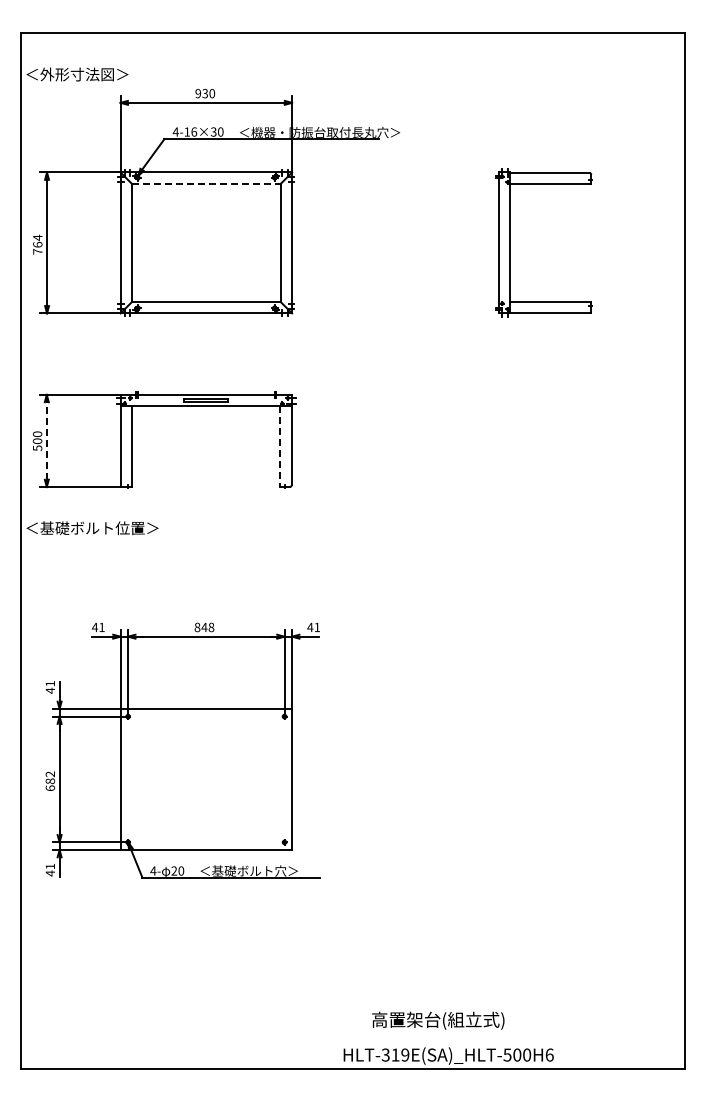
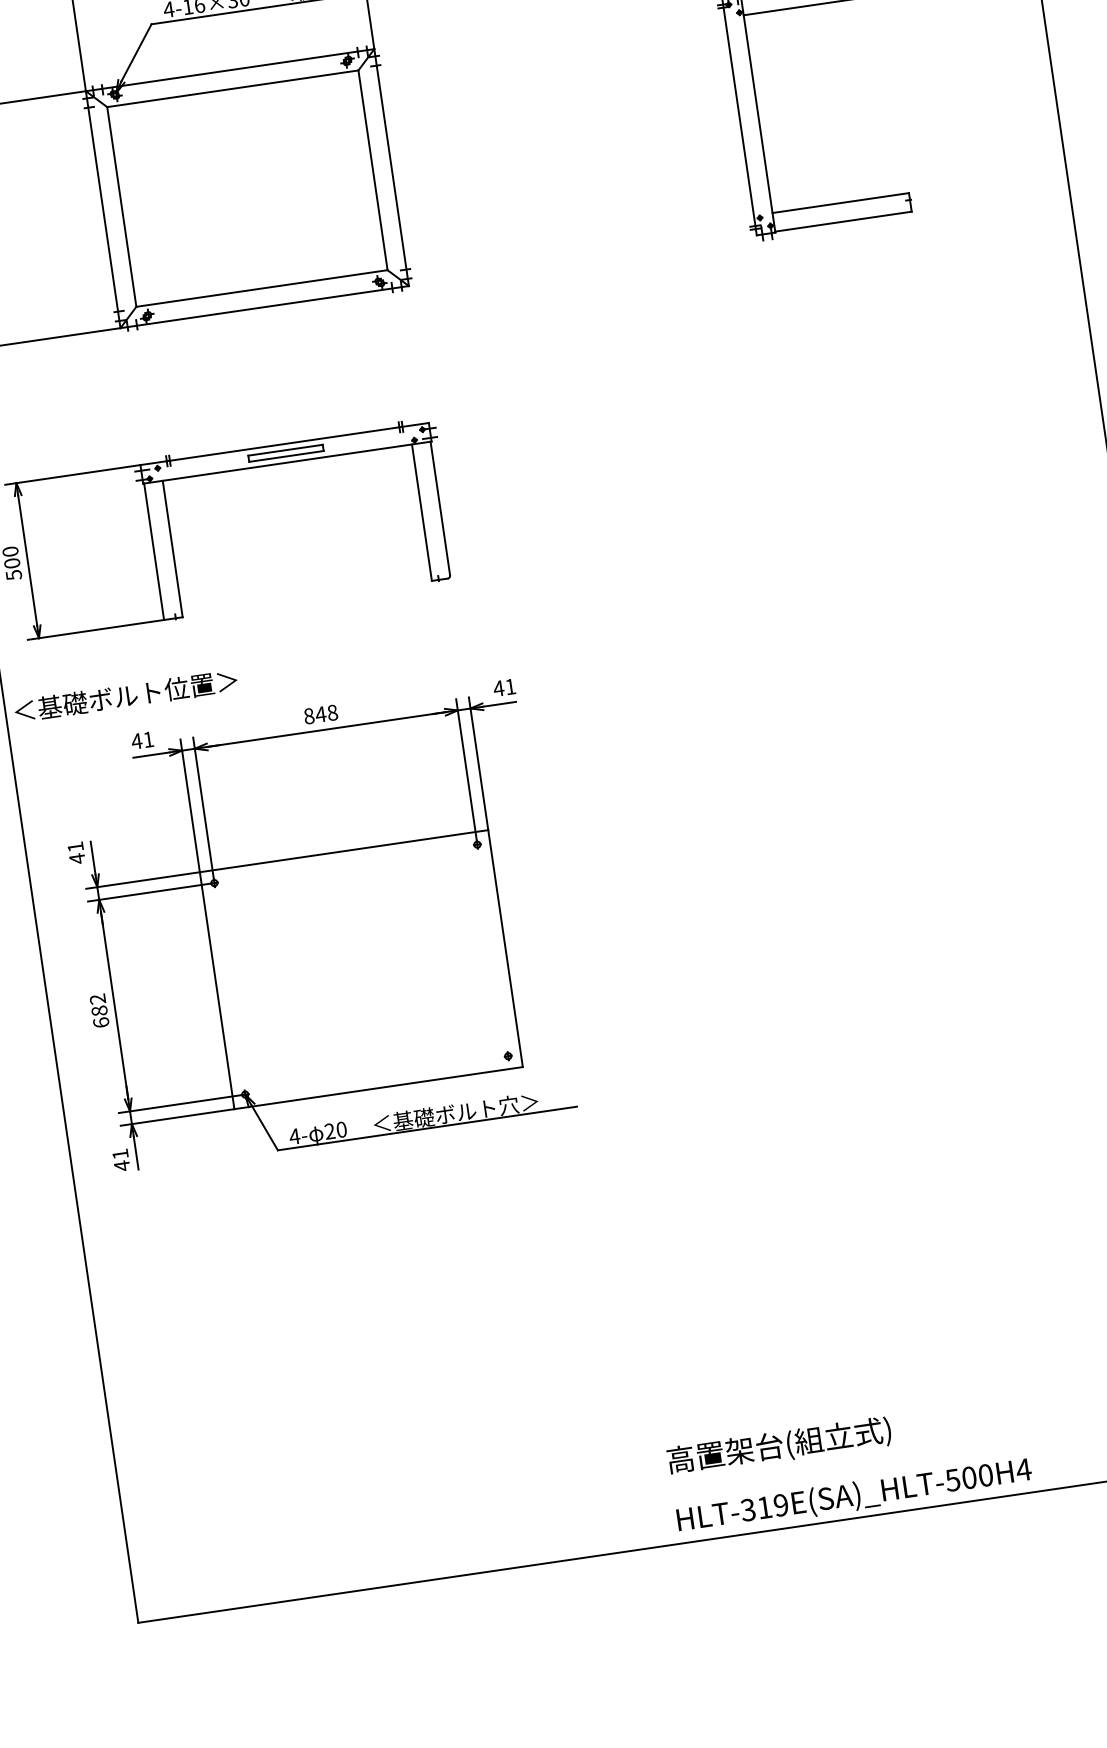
line: (206, 183) -> (233, 88), dashed -> solid
line: (46, 440) -> (27, 559), dashed -> solid
line: (280, 446) -> (421, 512), dashed -> solid
part: (182, 750) -> (314, 926), moved
text: (438, 1020) -> (779, 1446), moved
text: (549, 1054) -> (1023, 1468), HLT-319E(SA)_HLT-500H6 -> HLT-319E(SA)_HLT-500H4

